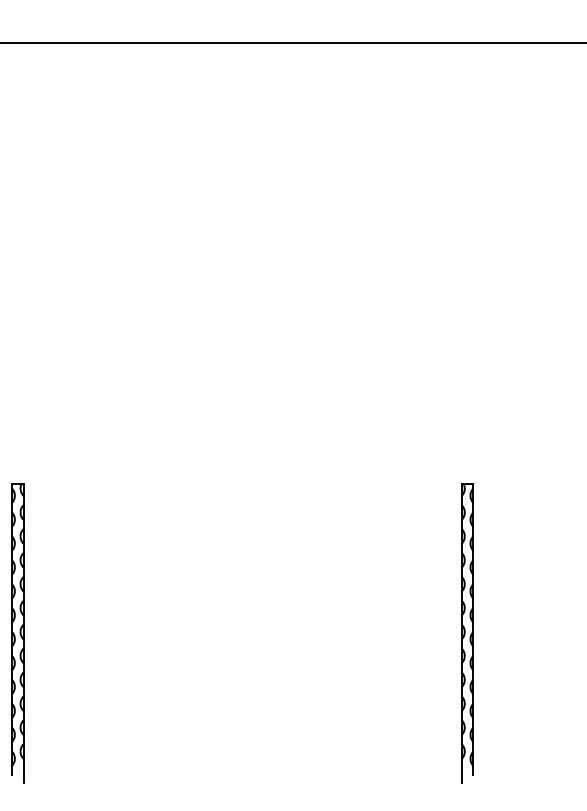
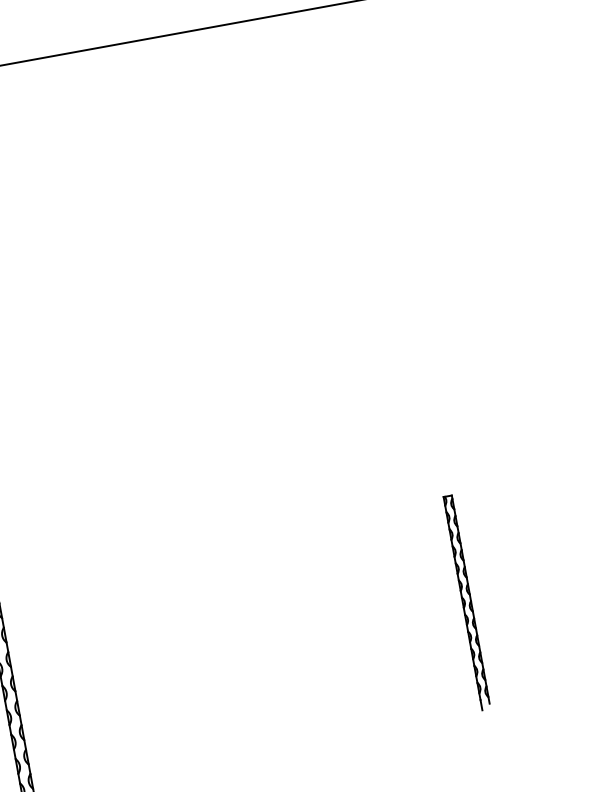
part: (467, 633) -> (467, 603), size x0.7

